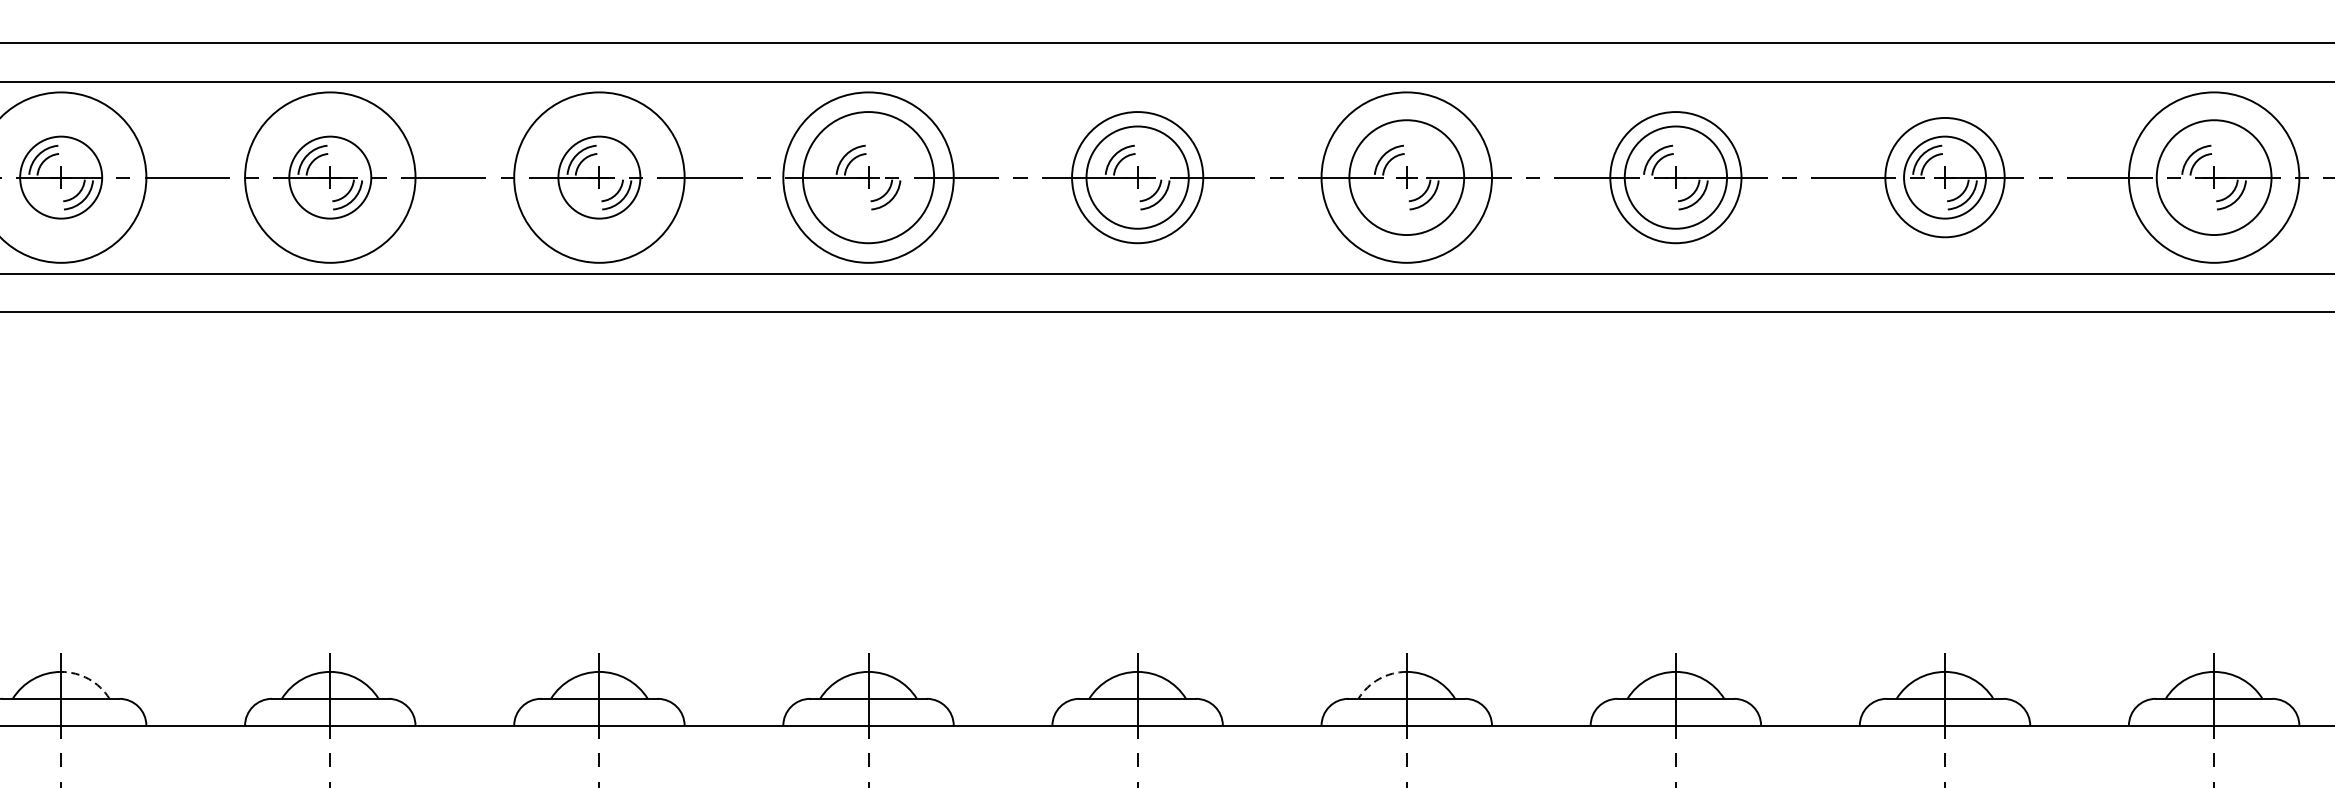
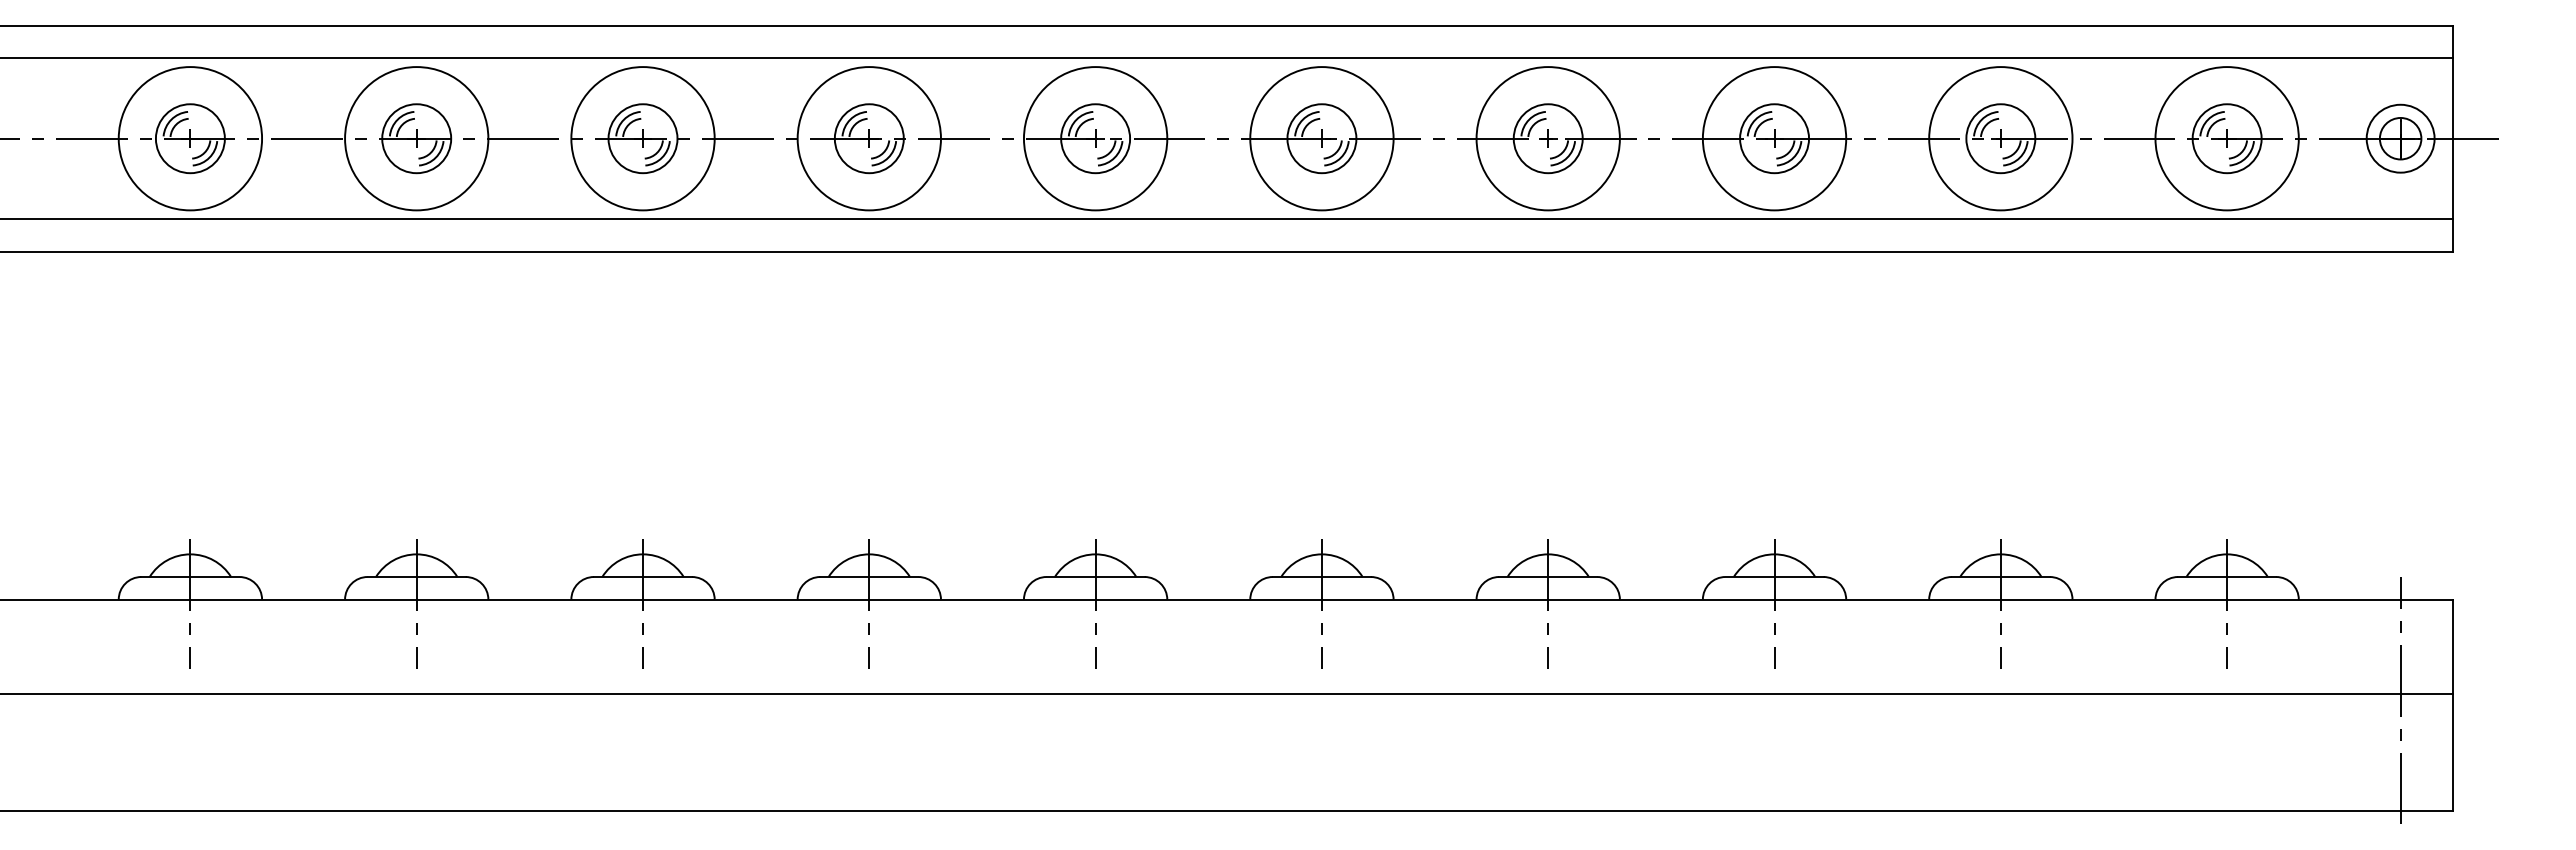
circle: (868, 177) -> (1095, 138), size x0.62
circle: (1137, 177) -> (1321, 138), size x0.62
circle: (1137, 177) -> (1321, 138), size x1.67
circle: (1405, 177) -> (1547, 138), size x0.71
circle: (1675, 177) -> (1774, 138), size x0.62
circle: (1675, 177) -> (1774, 138), size x1.67
circle: (1944, 177) -> (2000, 138), size x1.43
circle: (2213, 177) -> (2226, 138), size x0.71
arc: (89, 679) -> (440, 560), dashed -> solid
arc: (1378, 679) -> (1524, 560), dashed -> solid

